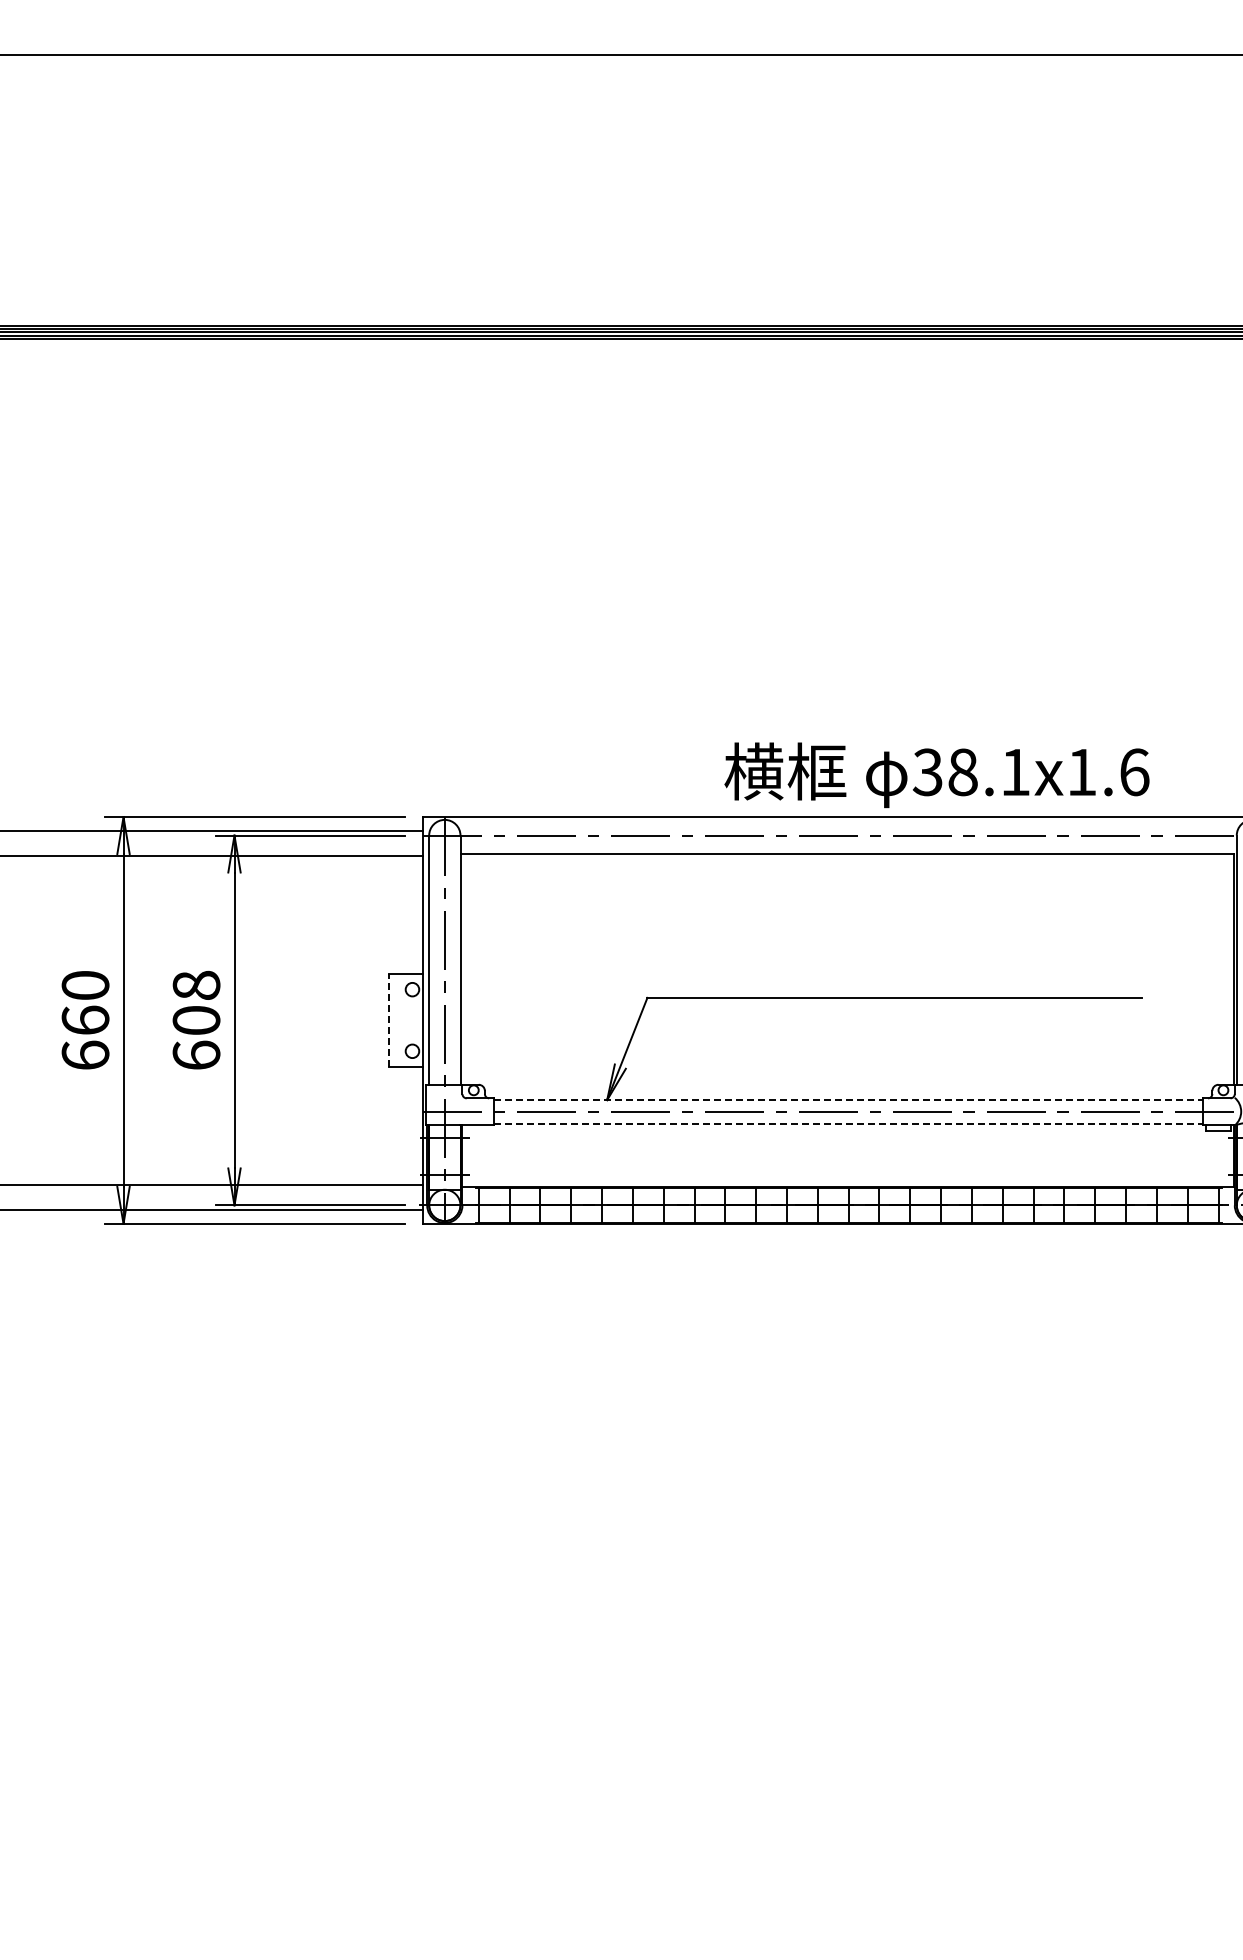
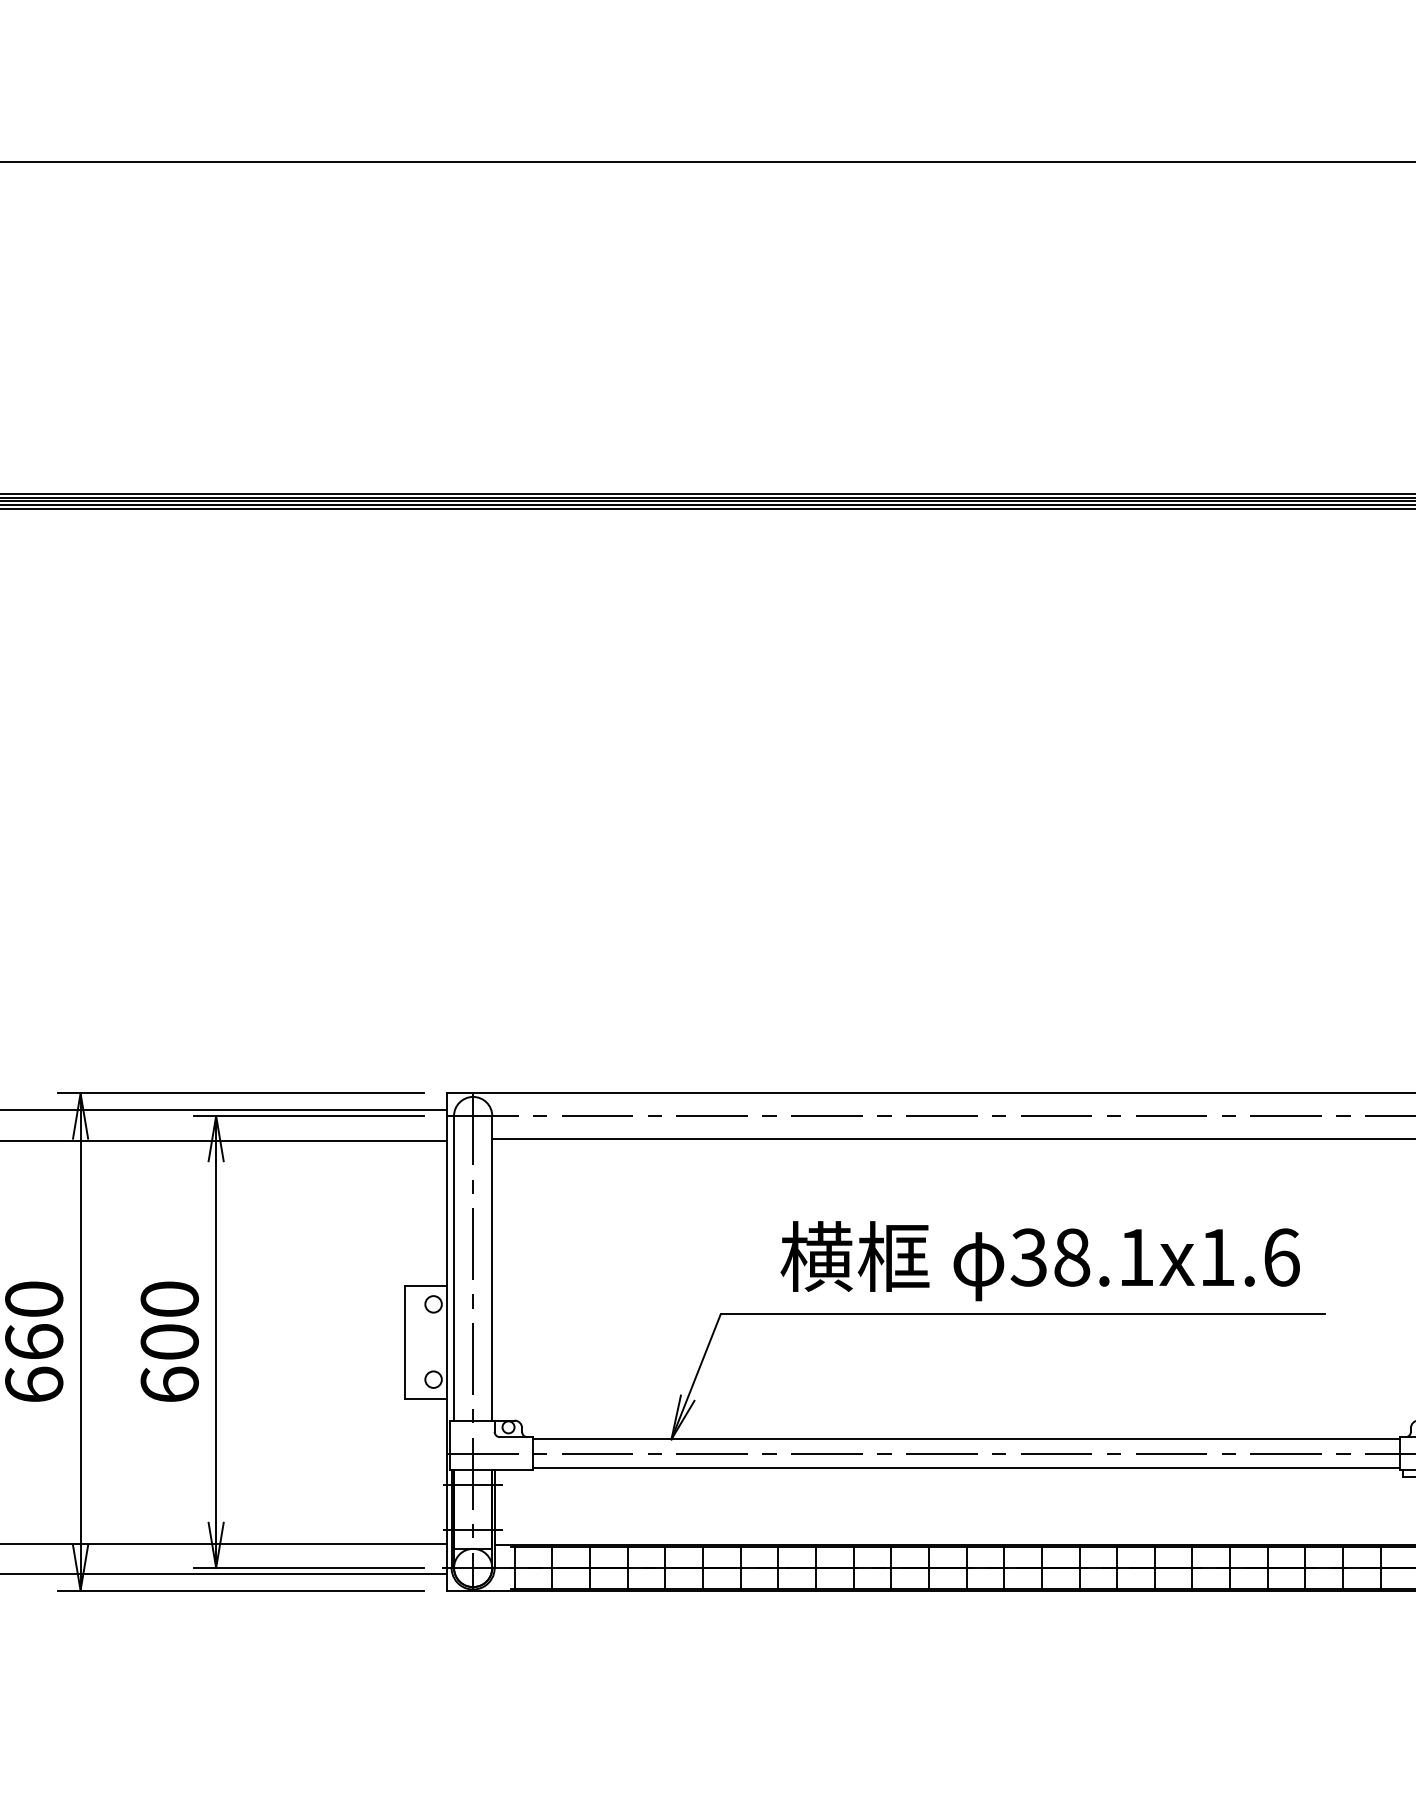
text: (936, 775) -> (1039, 1261), moved
text: (196, 984) -> (169, 1298), 608 -> 600
line: (389, 1020) -> (405, 1342), dashed -> solid
line: (849, 1100) -> (967, 1439), dashed -> solid
line: (849, 1123) -> (967, 1467), dashed -> solid

